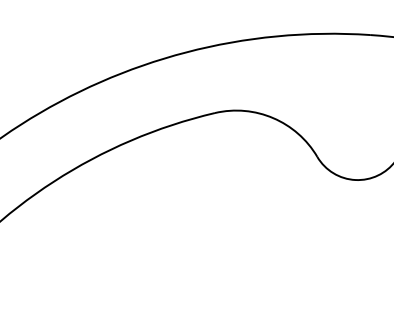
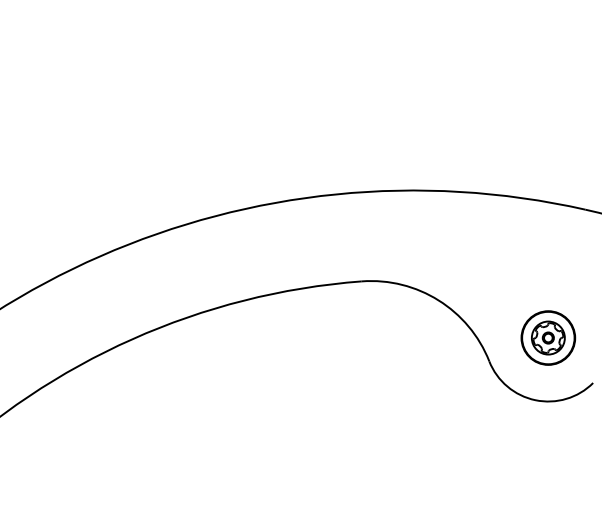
part: (357, 132) -> (548, 337), added

